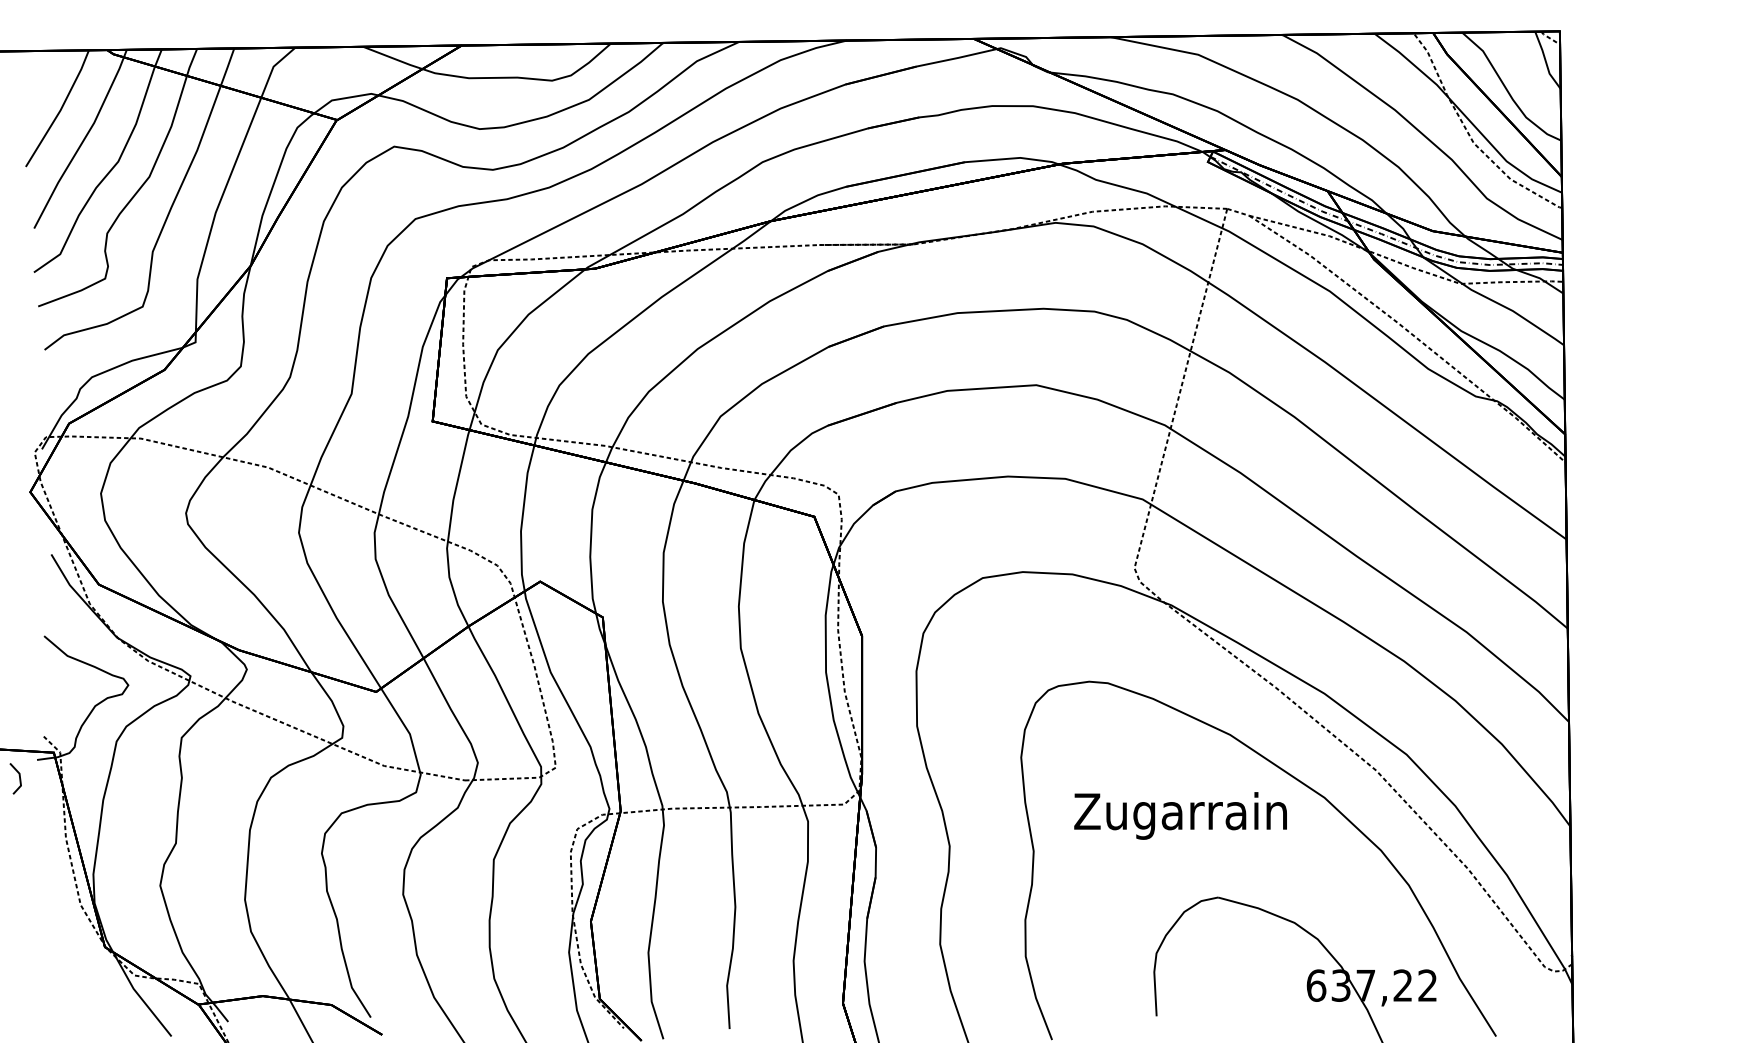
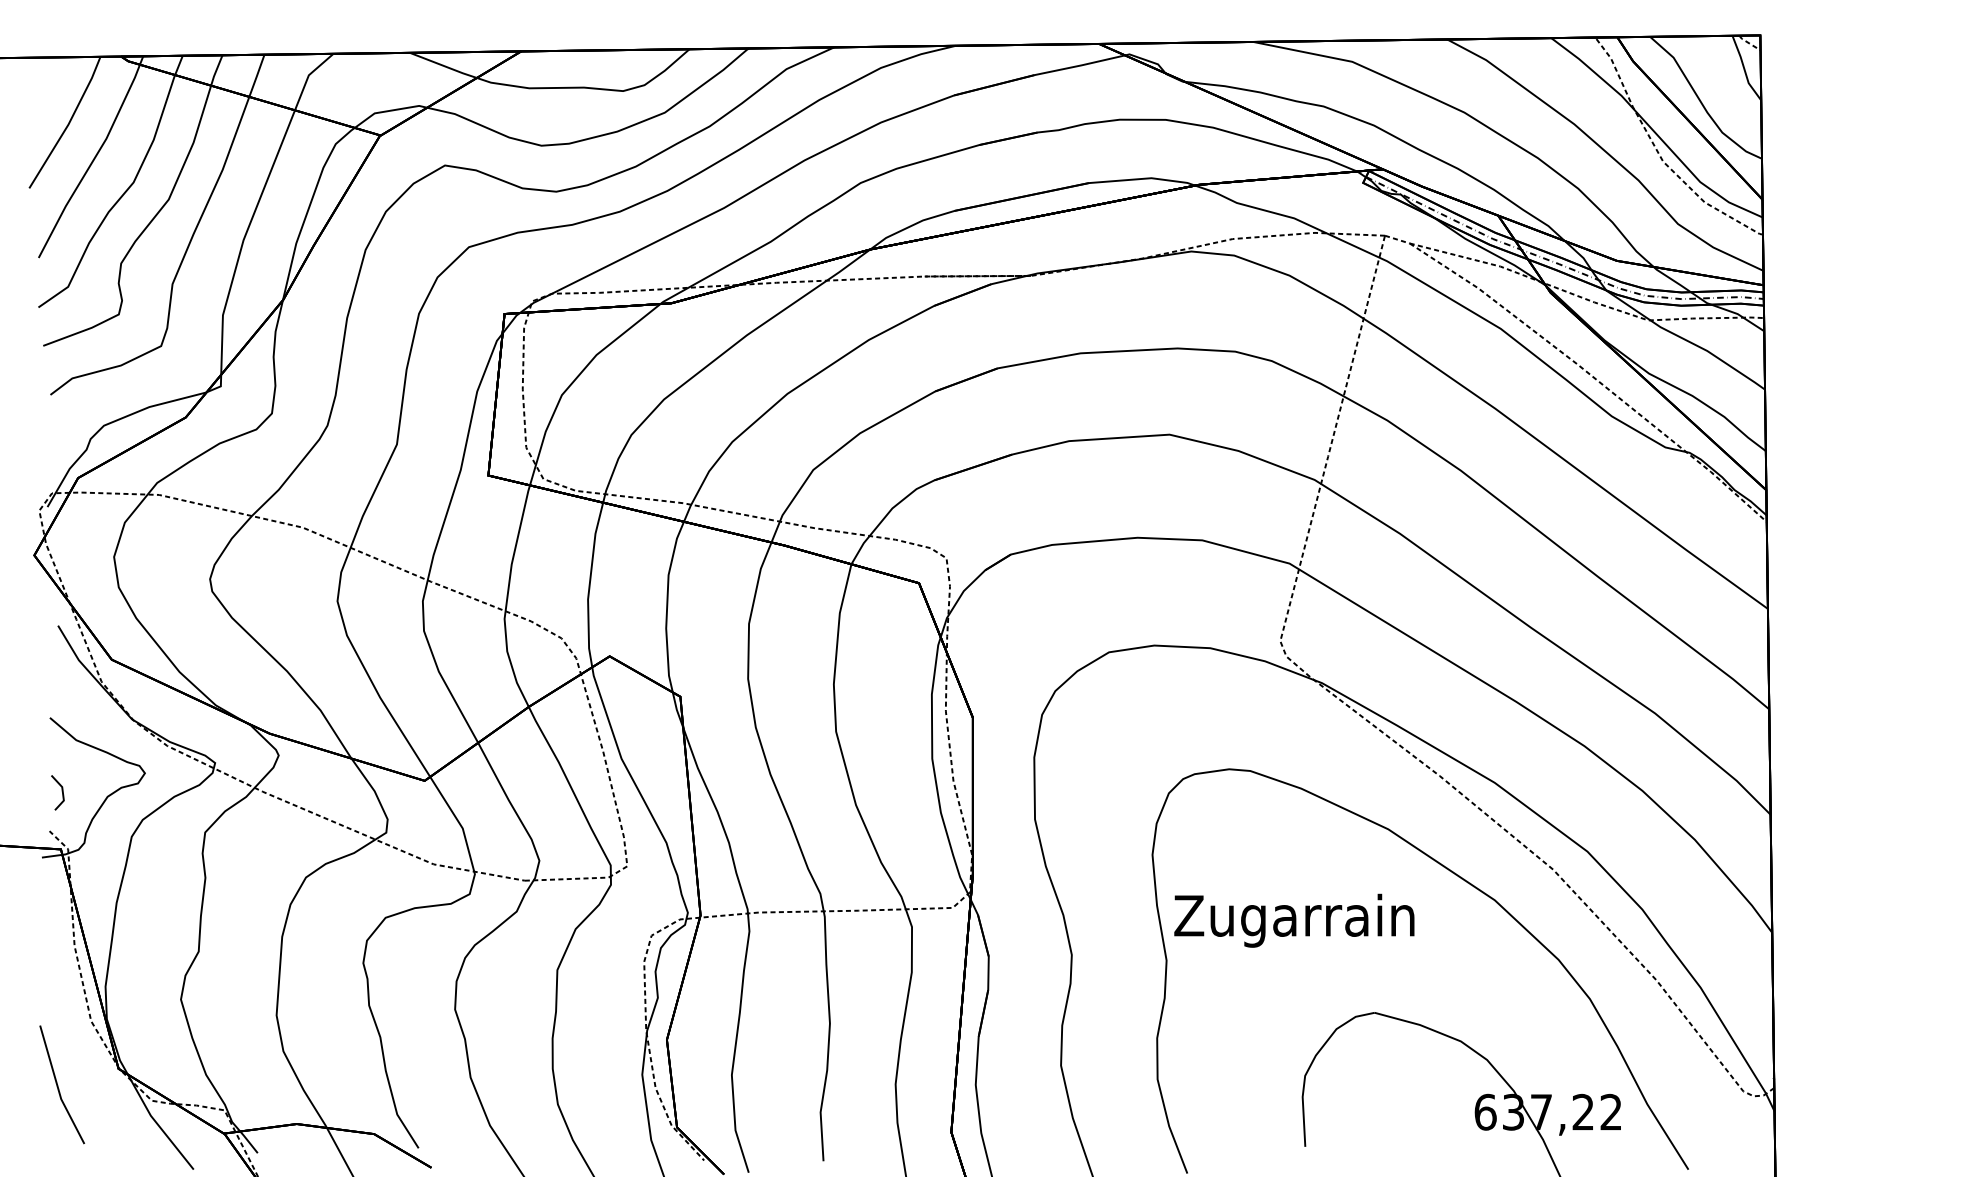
line: (18, 777) -> (61, 791), moved
text: (1180, 815) -> (1294, 920), moved
line: (51, 961) -> (58, 1085), added

